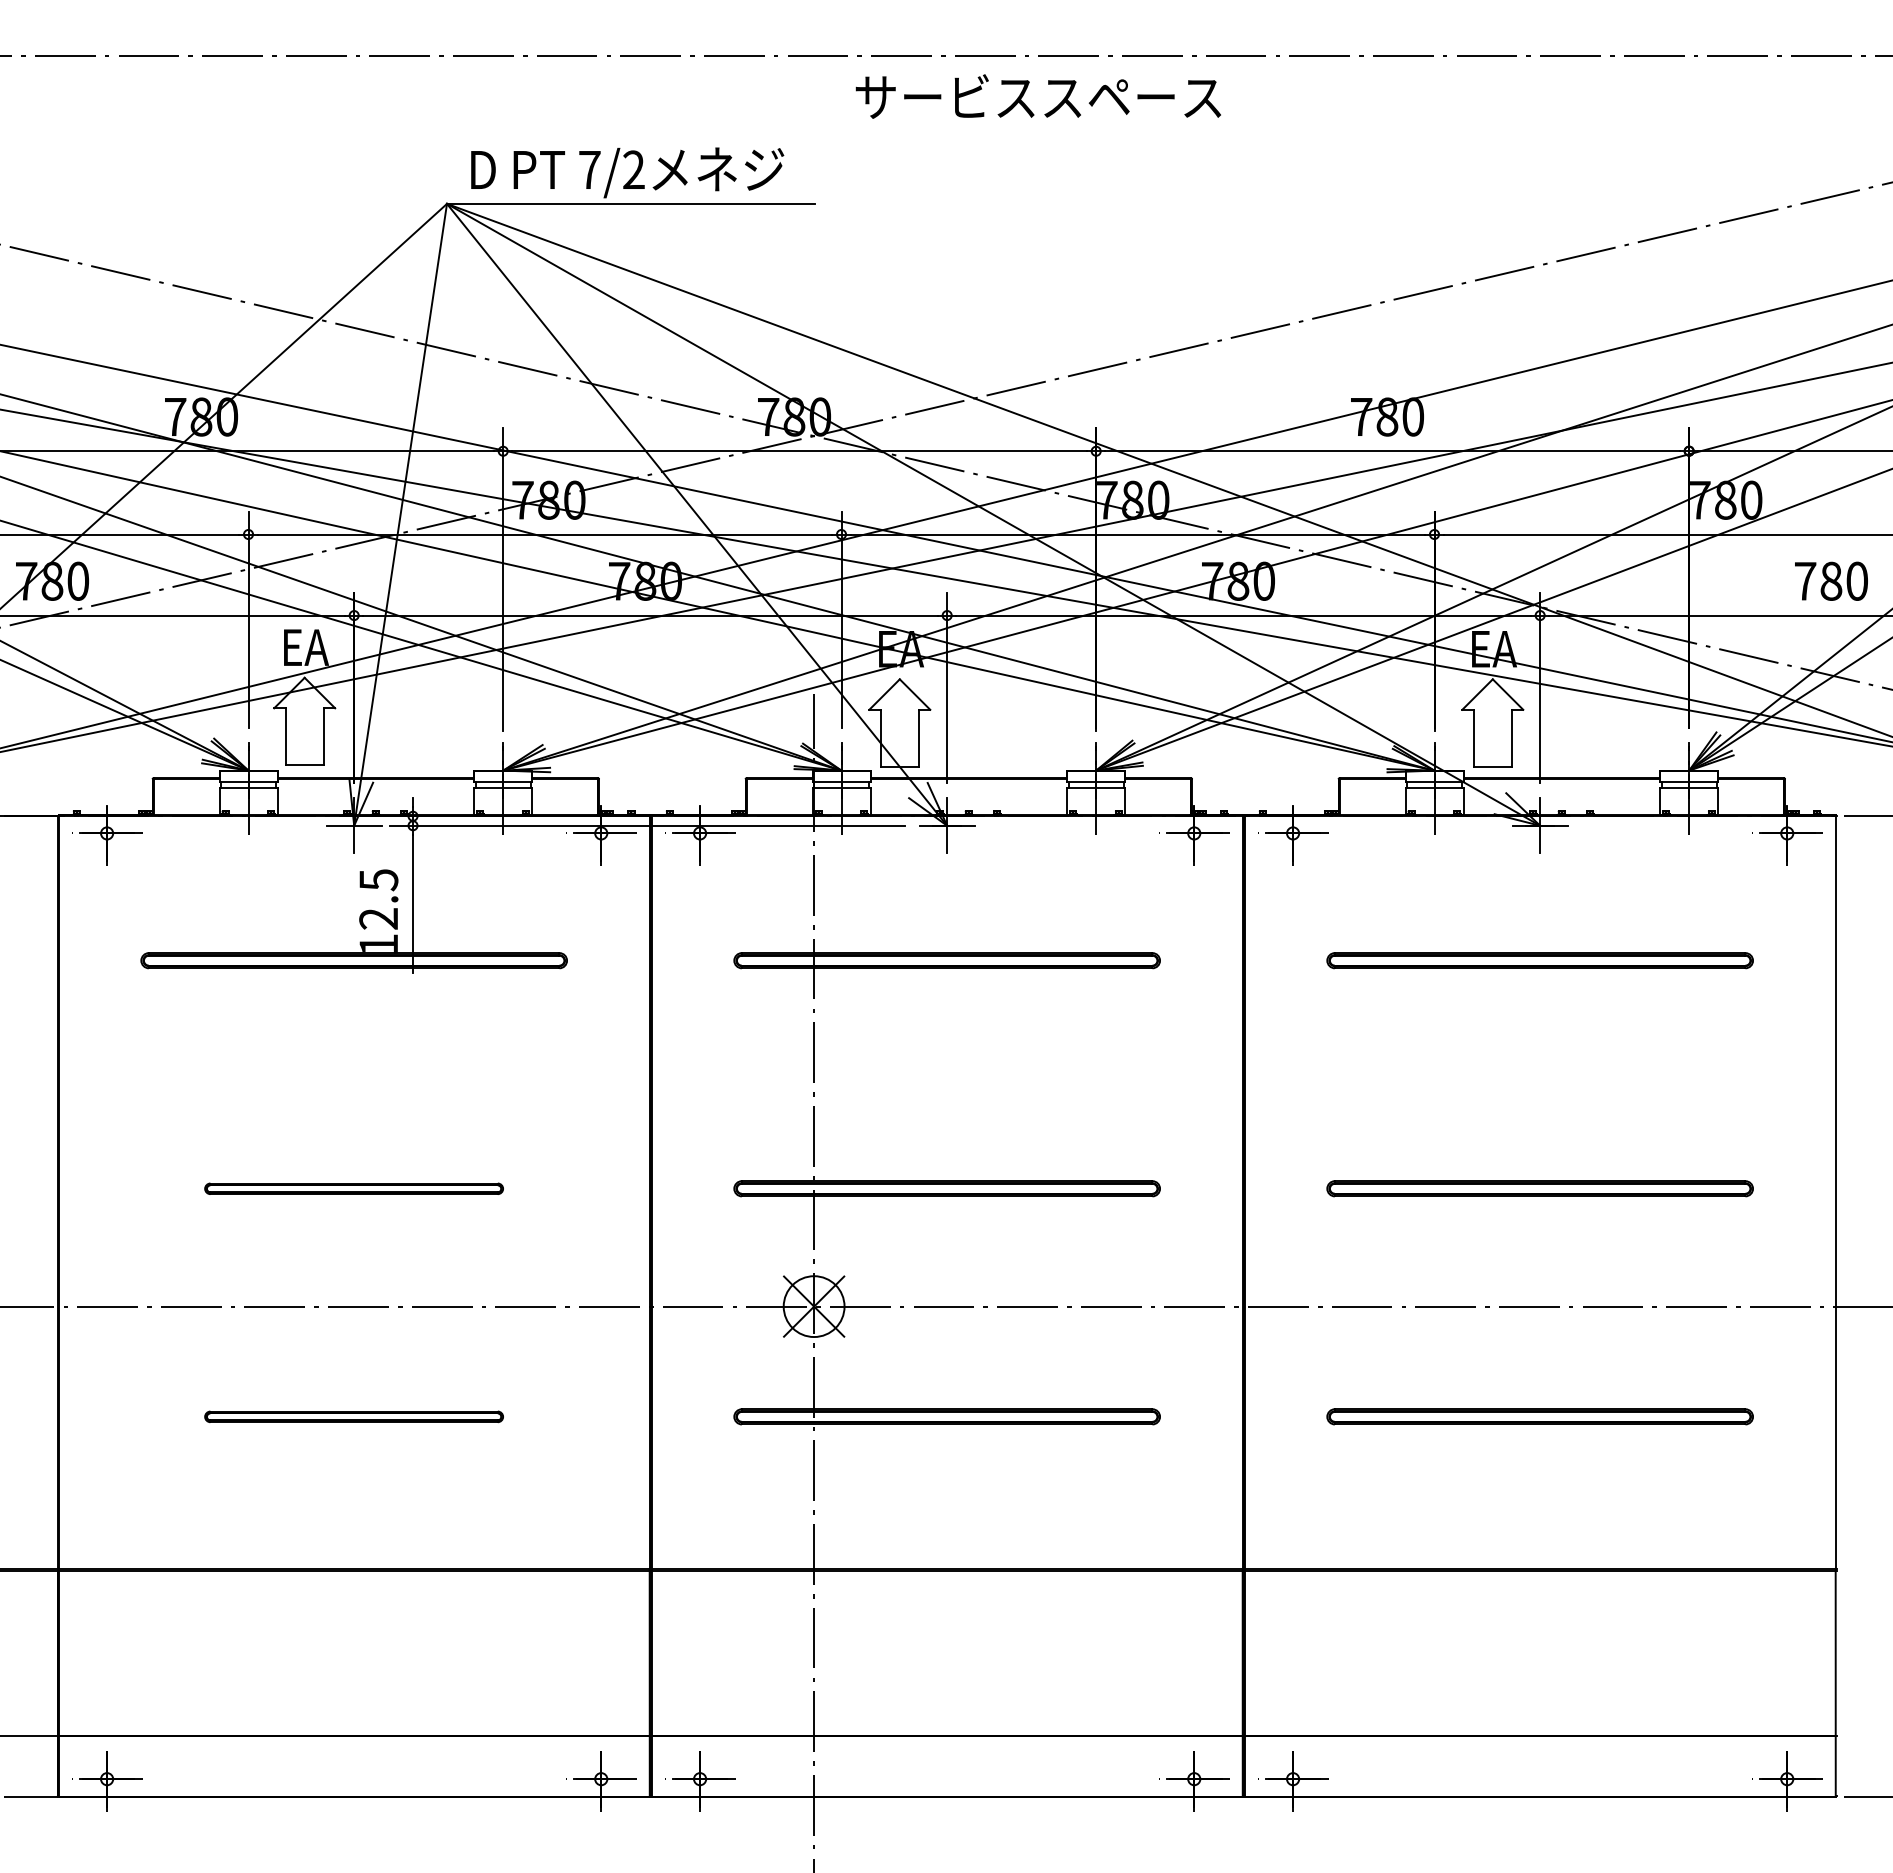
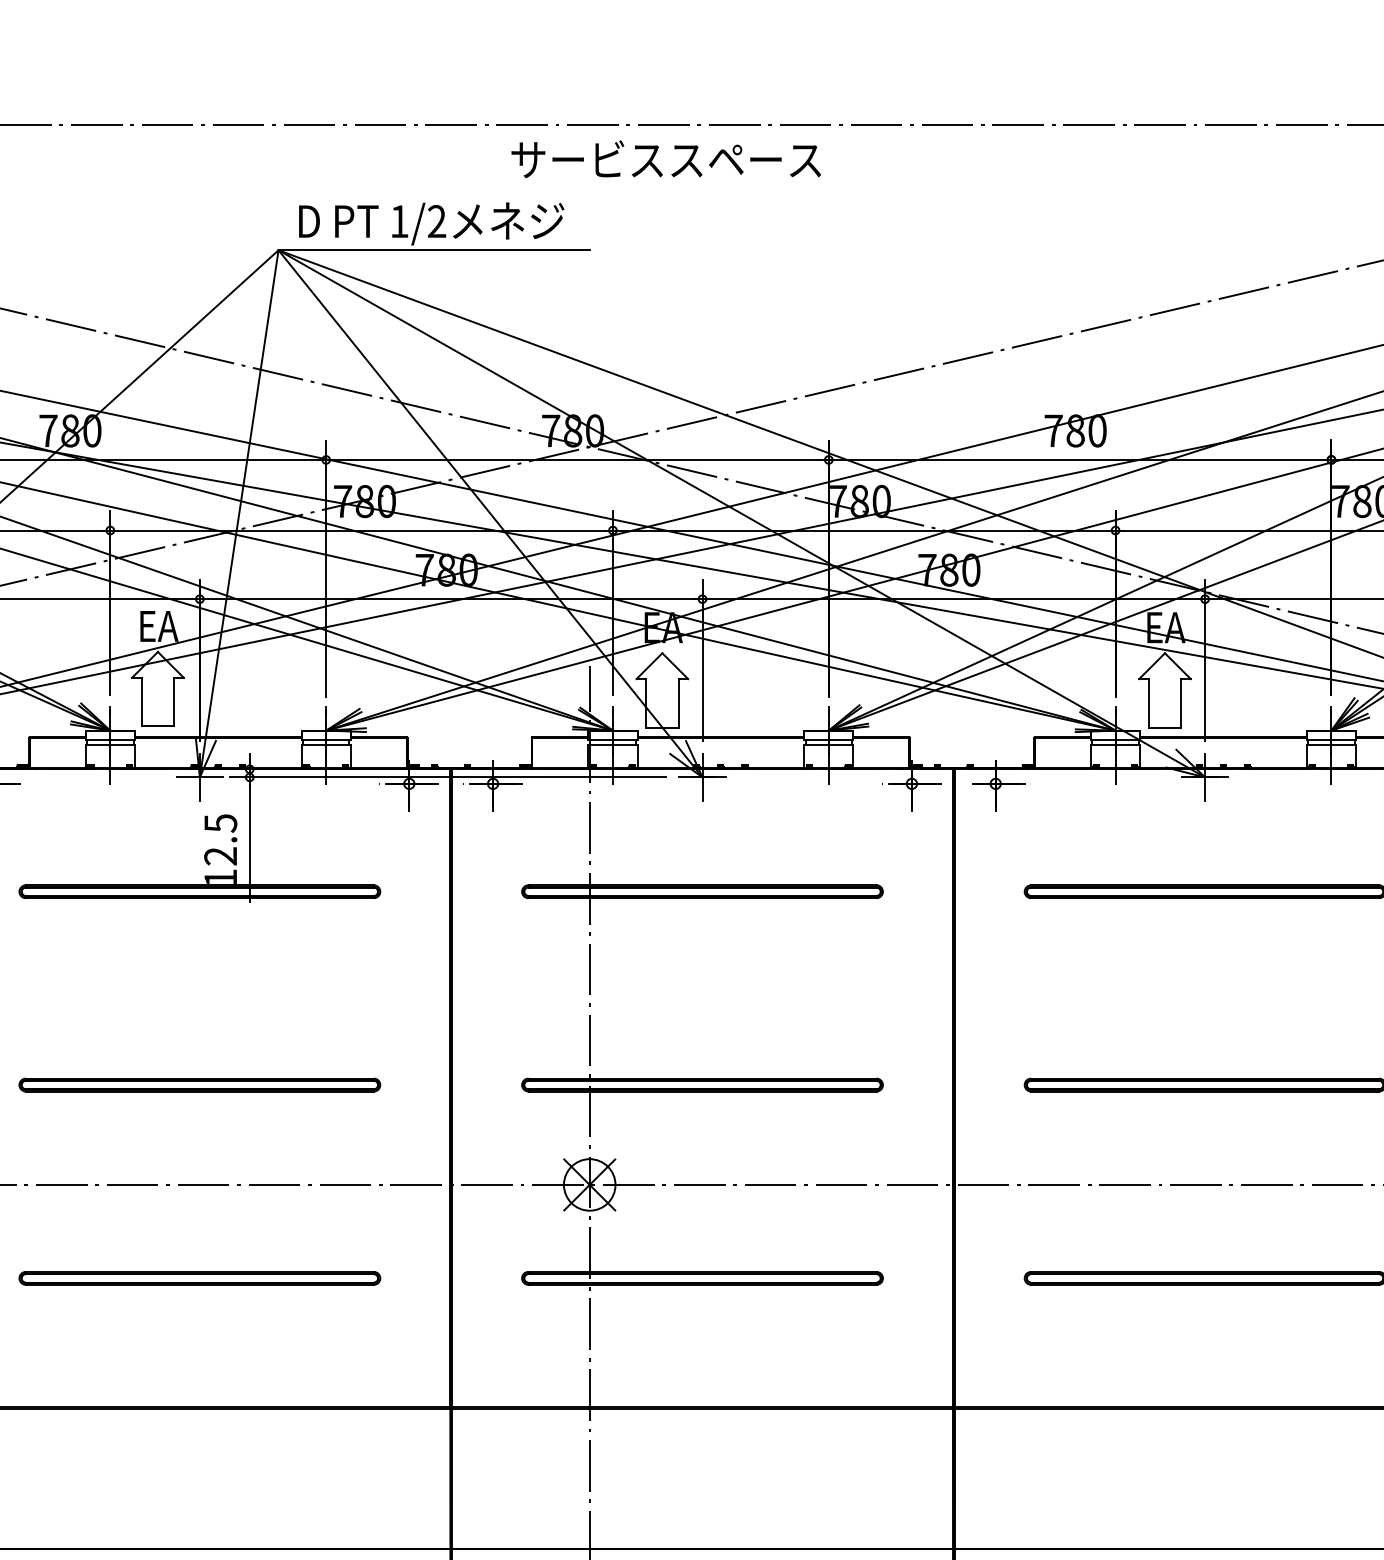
text: (1037, 96) -> (665, 159), moved
text: (589, 169) -> (399, 221), 7/2 -> 1/2
part: (353, 1188) -> (199, 1084), size x1.43
part: (353, 1416) -> (199, 1278), size x1.43

